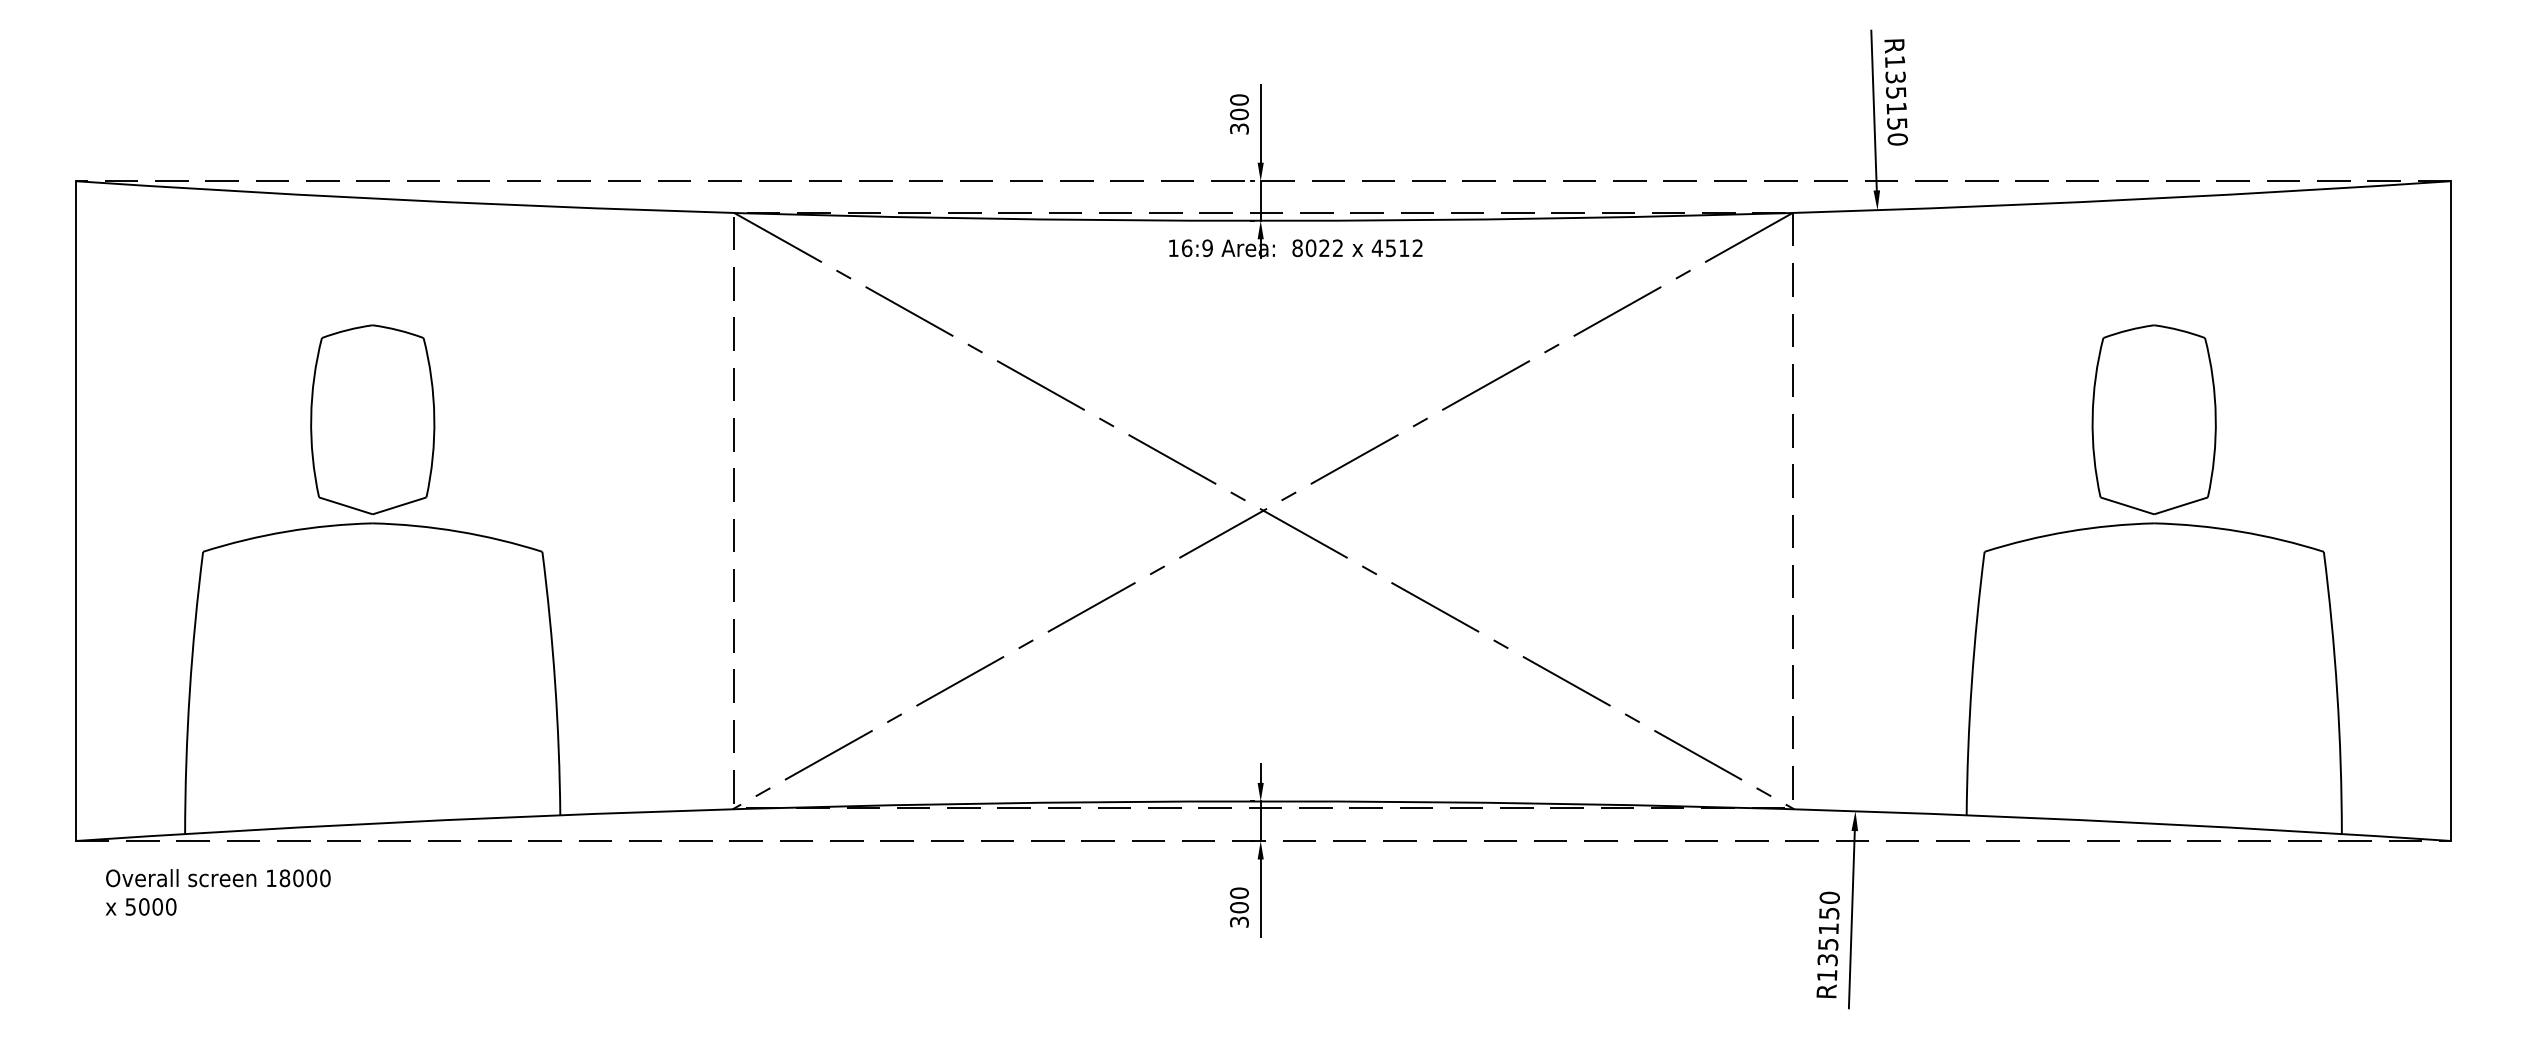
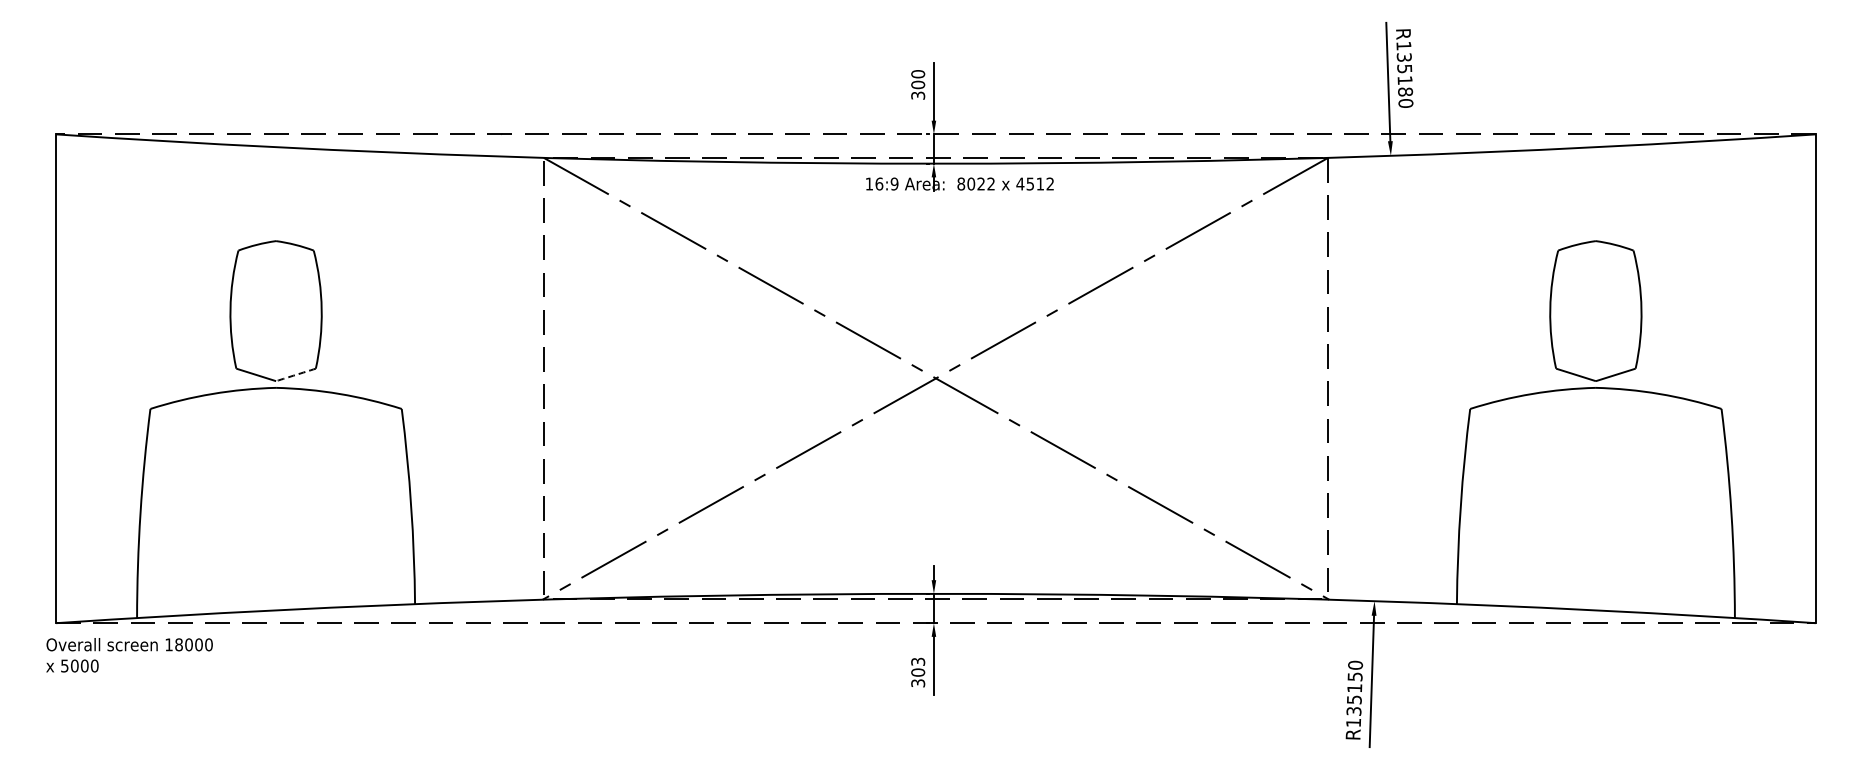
text: (1897, 123) -> (1405, 91), R135150 -> R135180
arc: (398, 505) -> (295, 374), solid -> dashed
text: (218, 892) -> (129, 655), moved
text: (1239, 892) -> (918, 661), 300 -> 303

